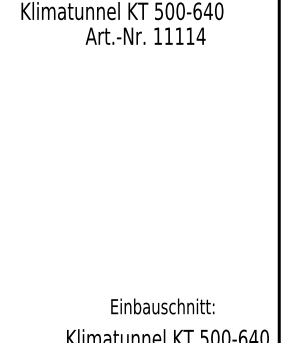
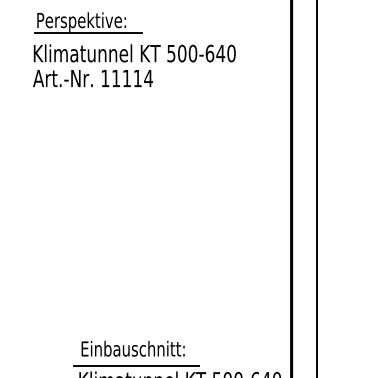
text: (145, 36) -> (92, 78), moved
text: (162, 306) -> (132, 348), moved
line: (124, 324) -> (136, 366), added

